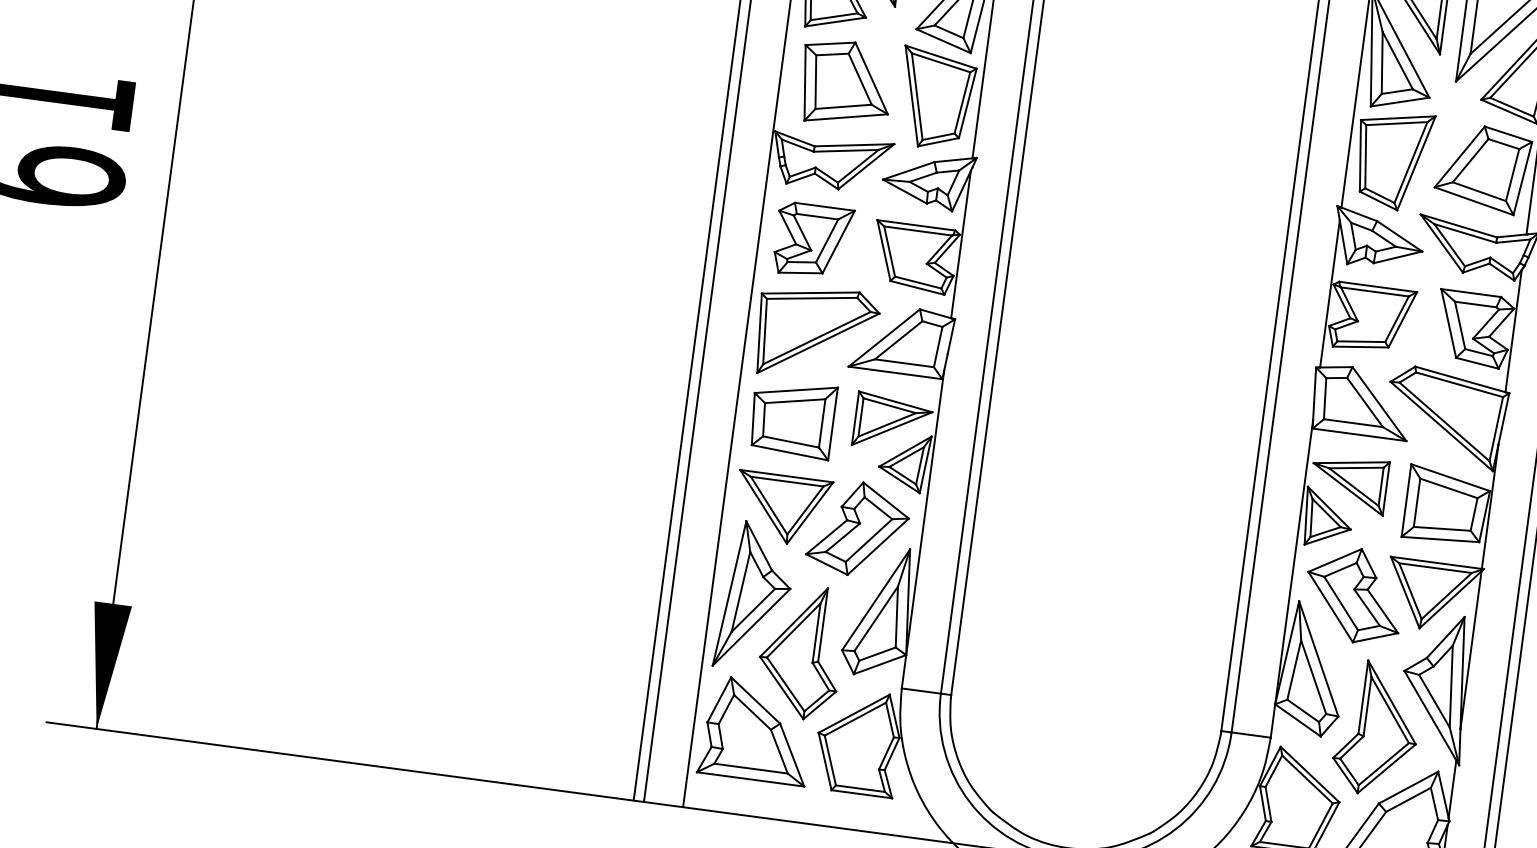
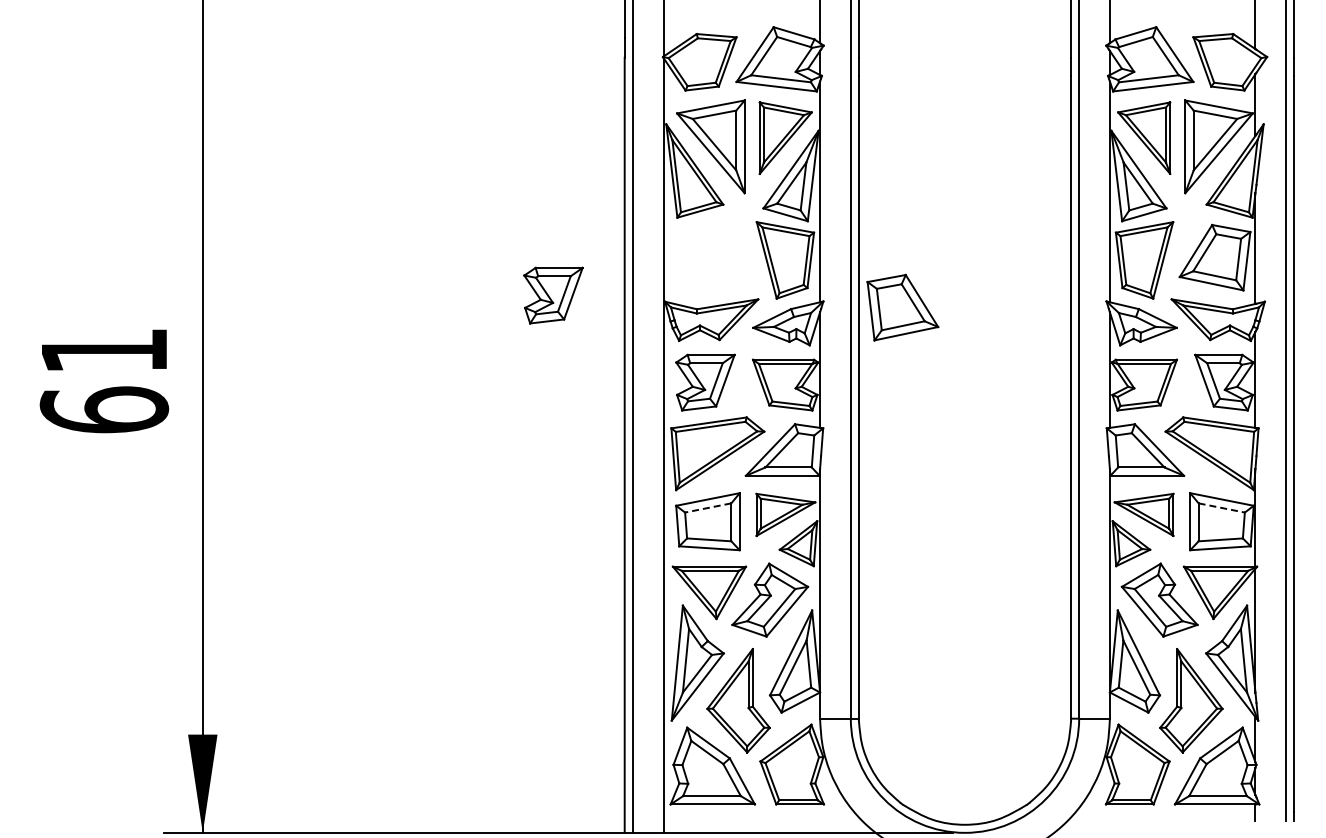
part: (845, 83) -> (902, 307), moved
part: (634, 104) -> (553, 295), added
line: (795, 400) -> (708, 507), solid -> dashed
line: (1448, 487) -> (1221, 507), solid -> dashed

